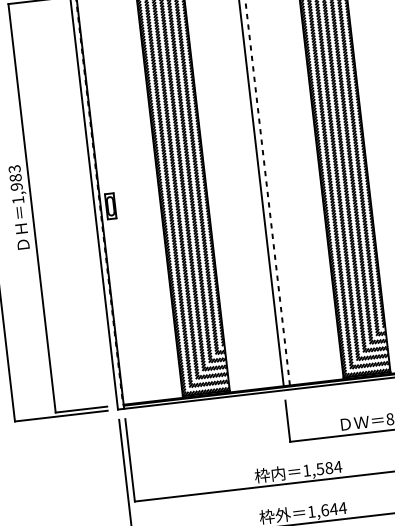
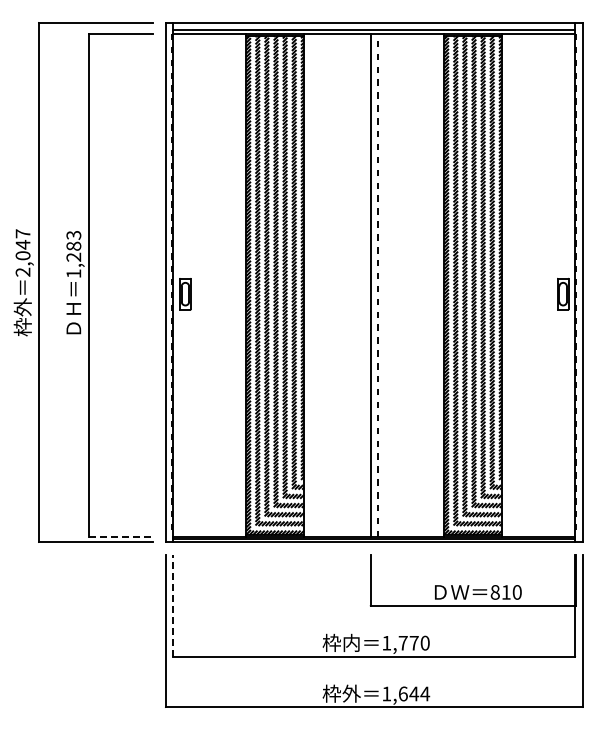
text: (16, 186) -> (73, 256), 1,983 -> 1,283
line: (81, 409) -> (121, 537), solid -> dashed
line: (130, 460) -> (173, 605), solid -> dashed
text: (329, 467) -> (414, 642), 1,584 -> 1,770

